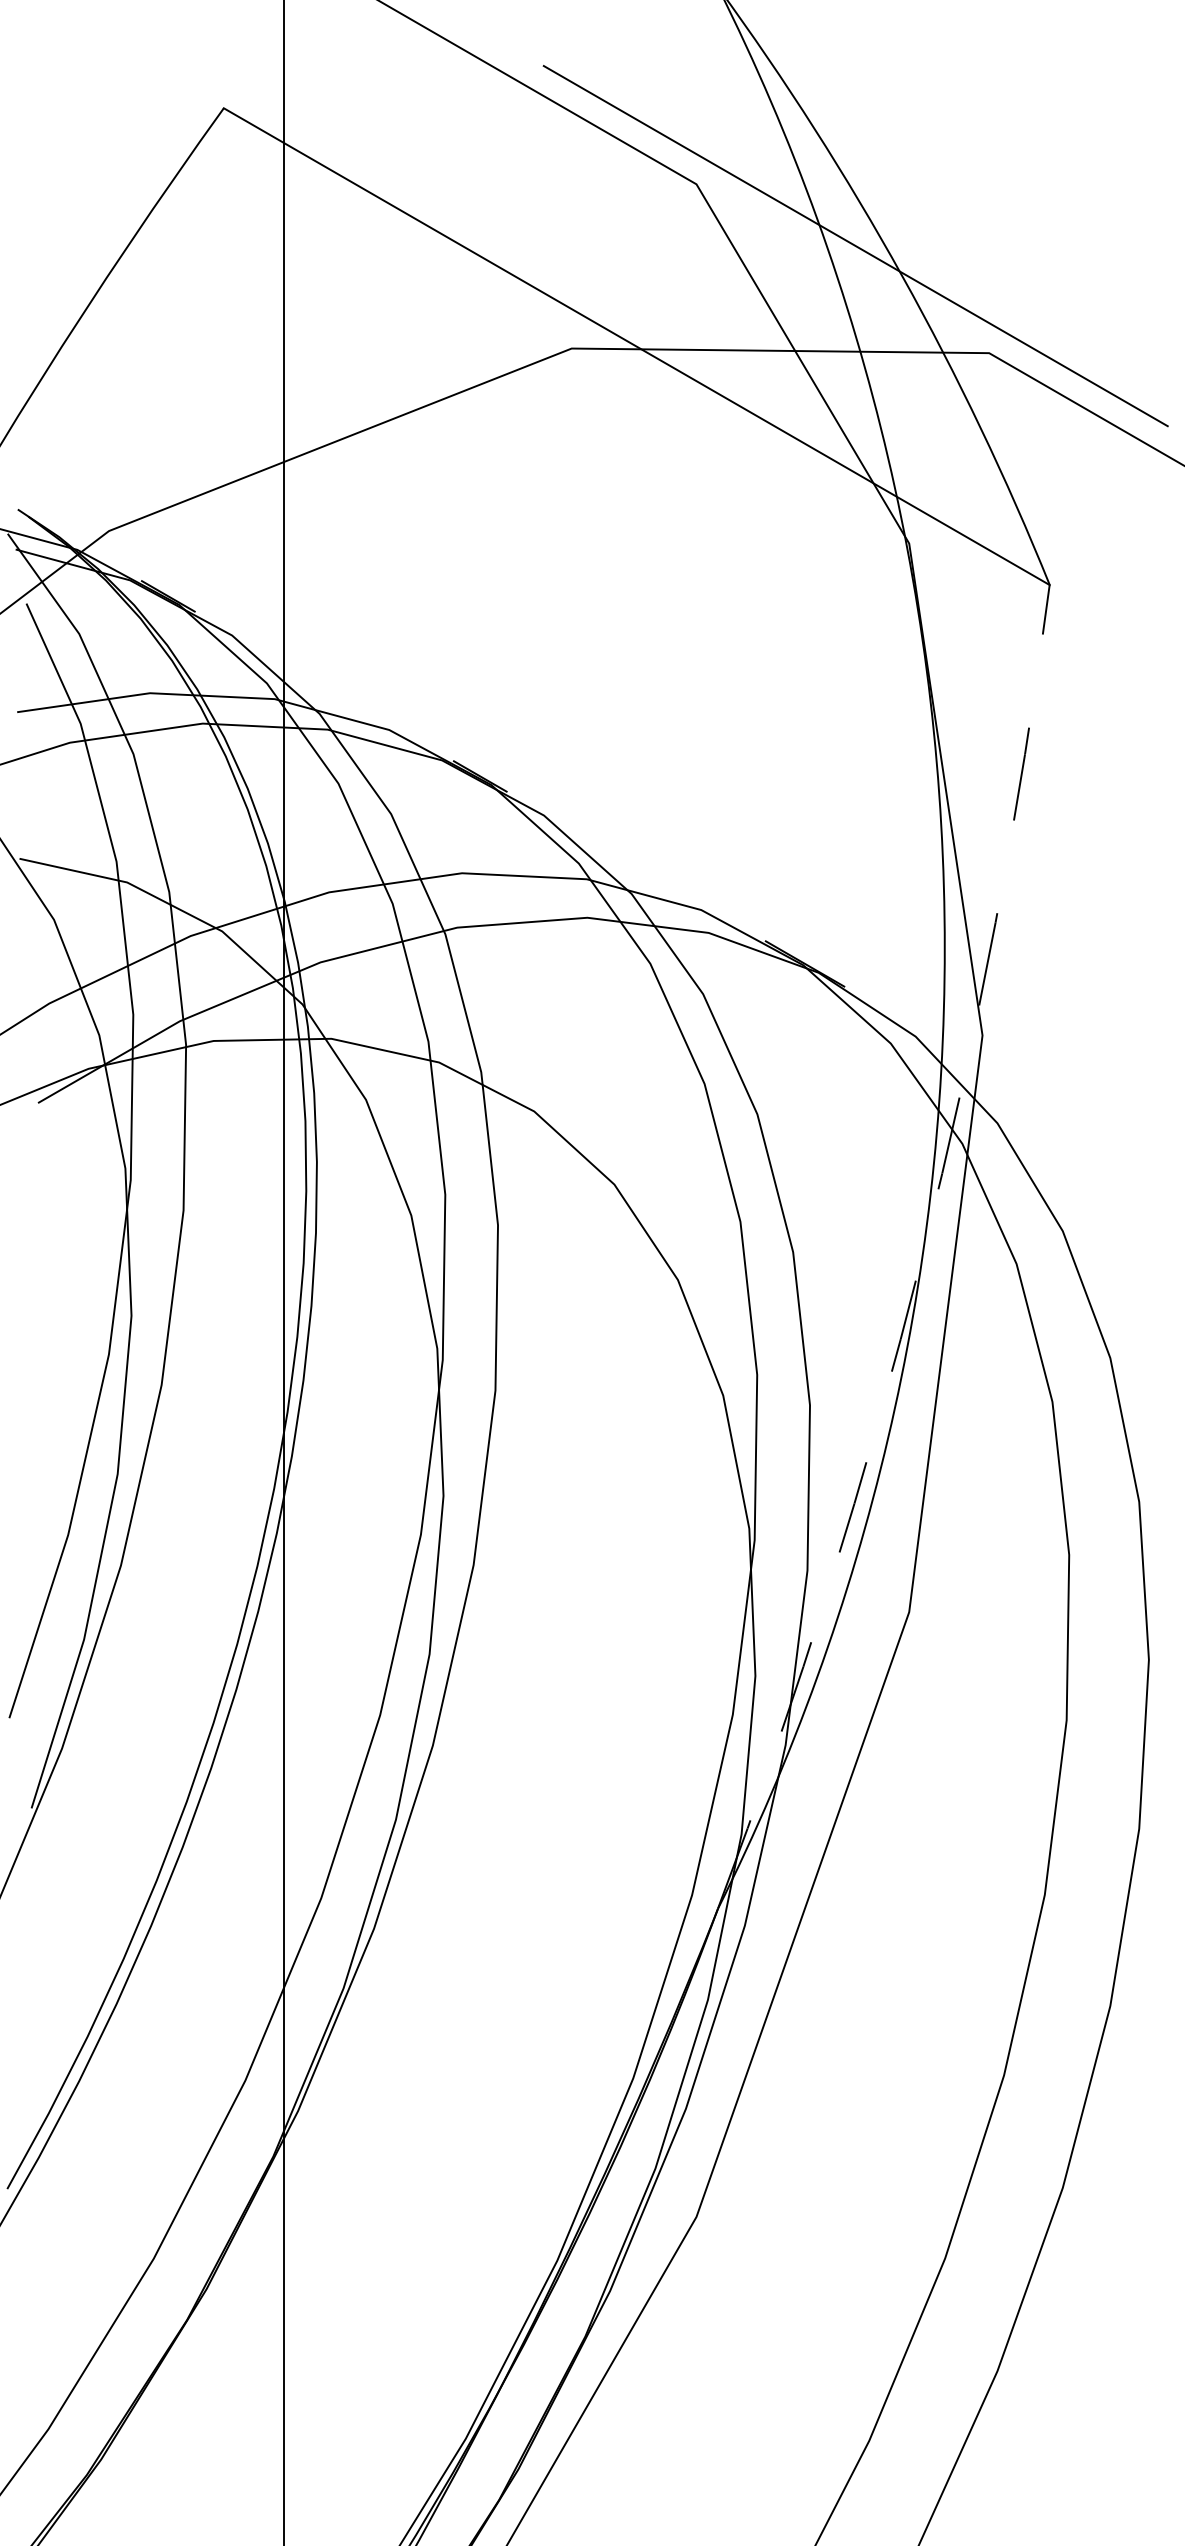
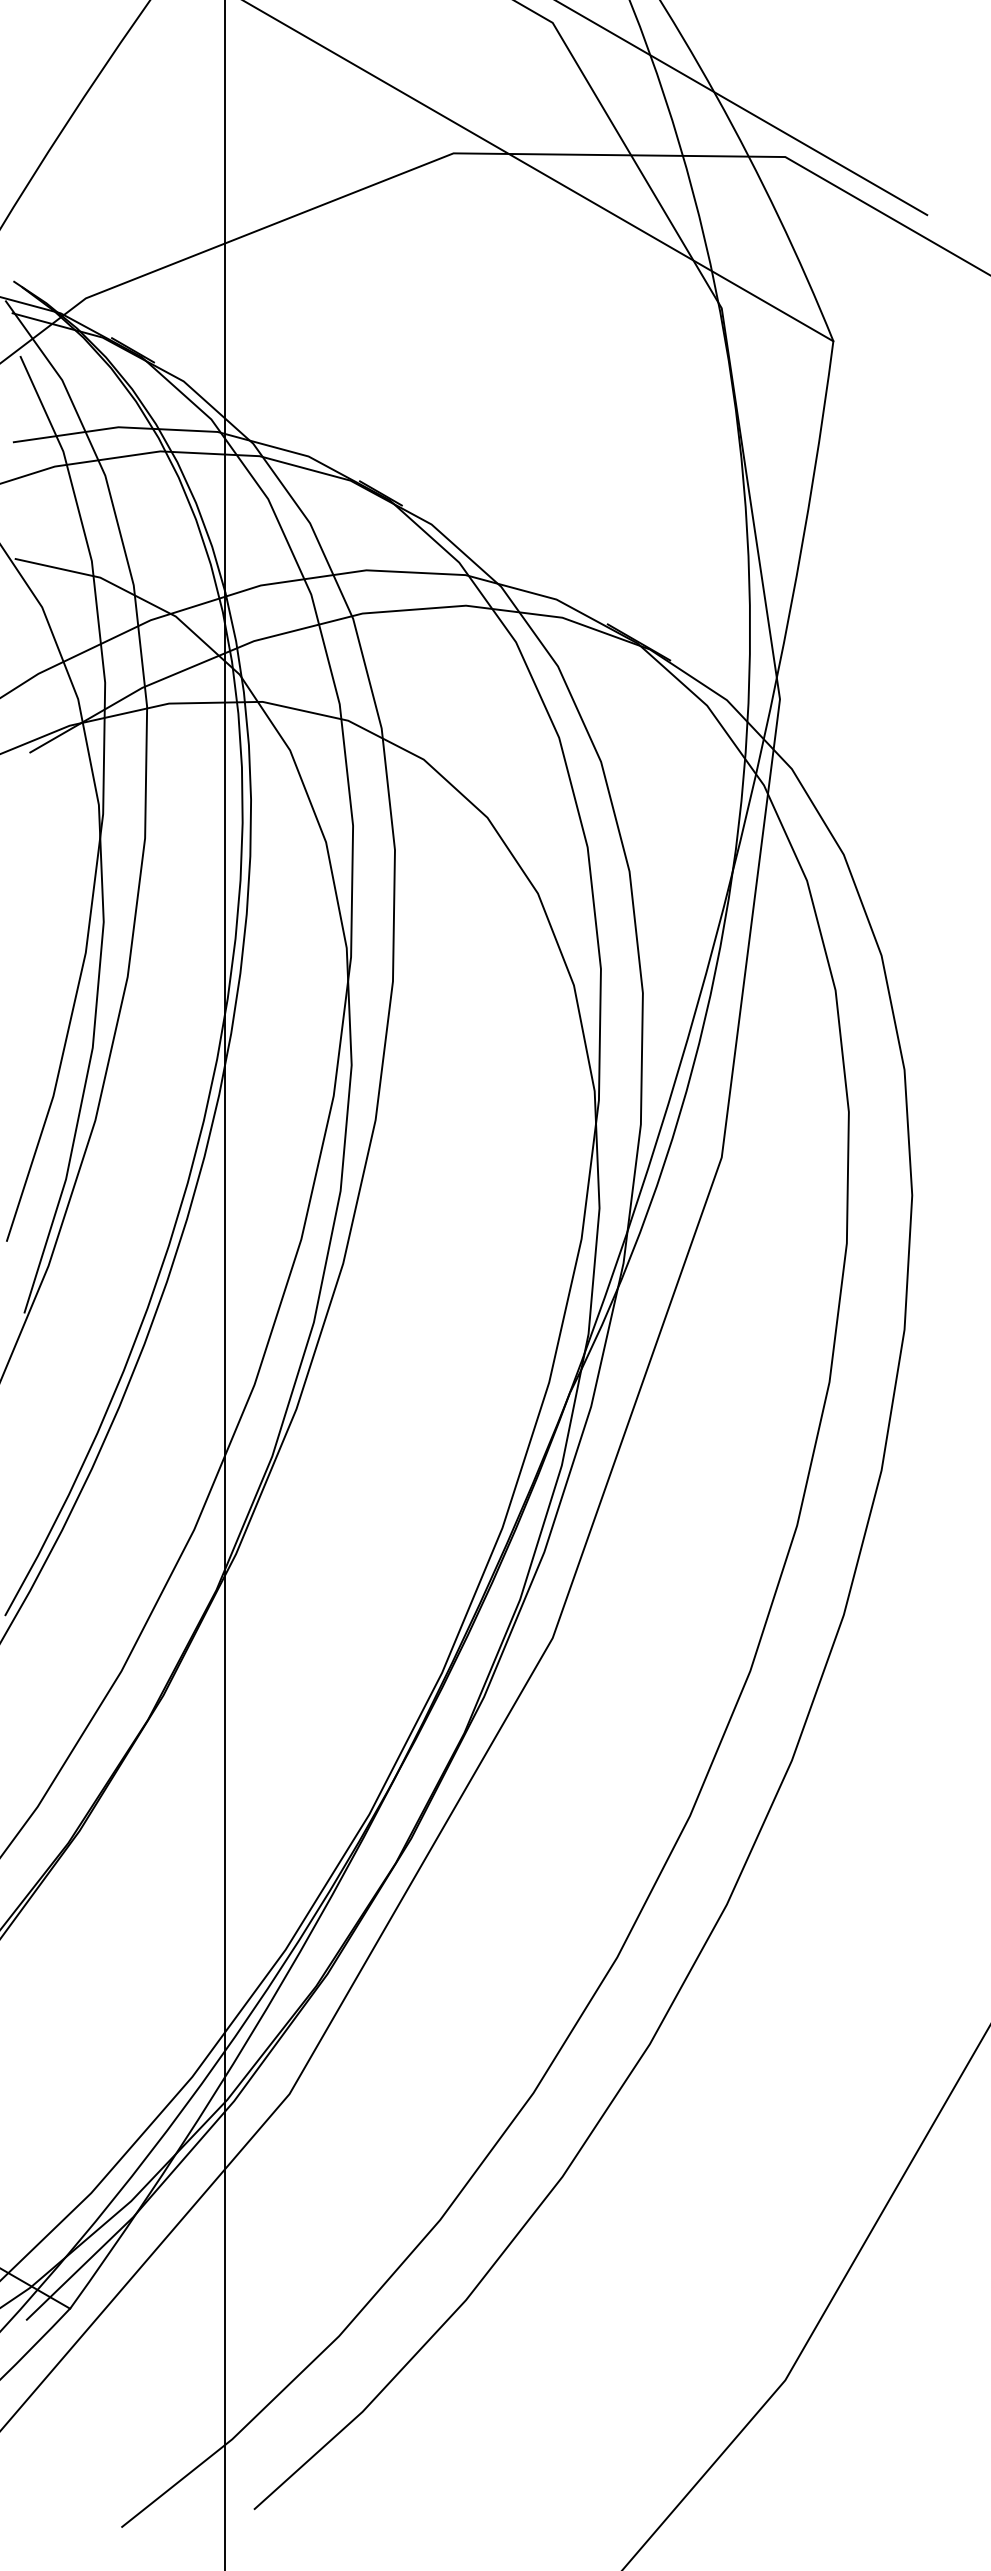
arc: (922, 1256) -> (732, 874), dashed -> solid

